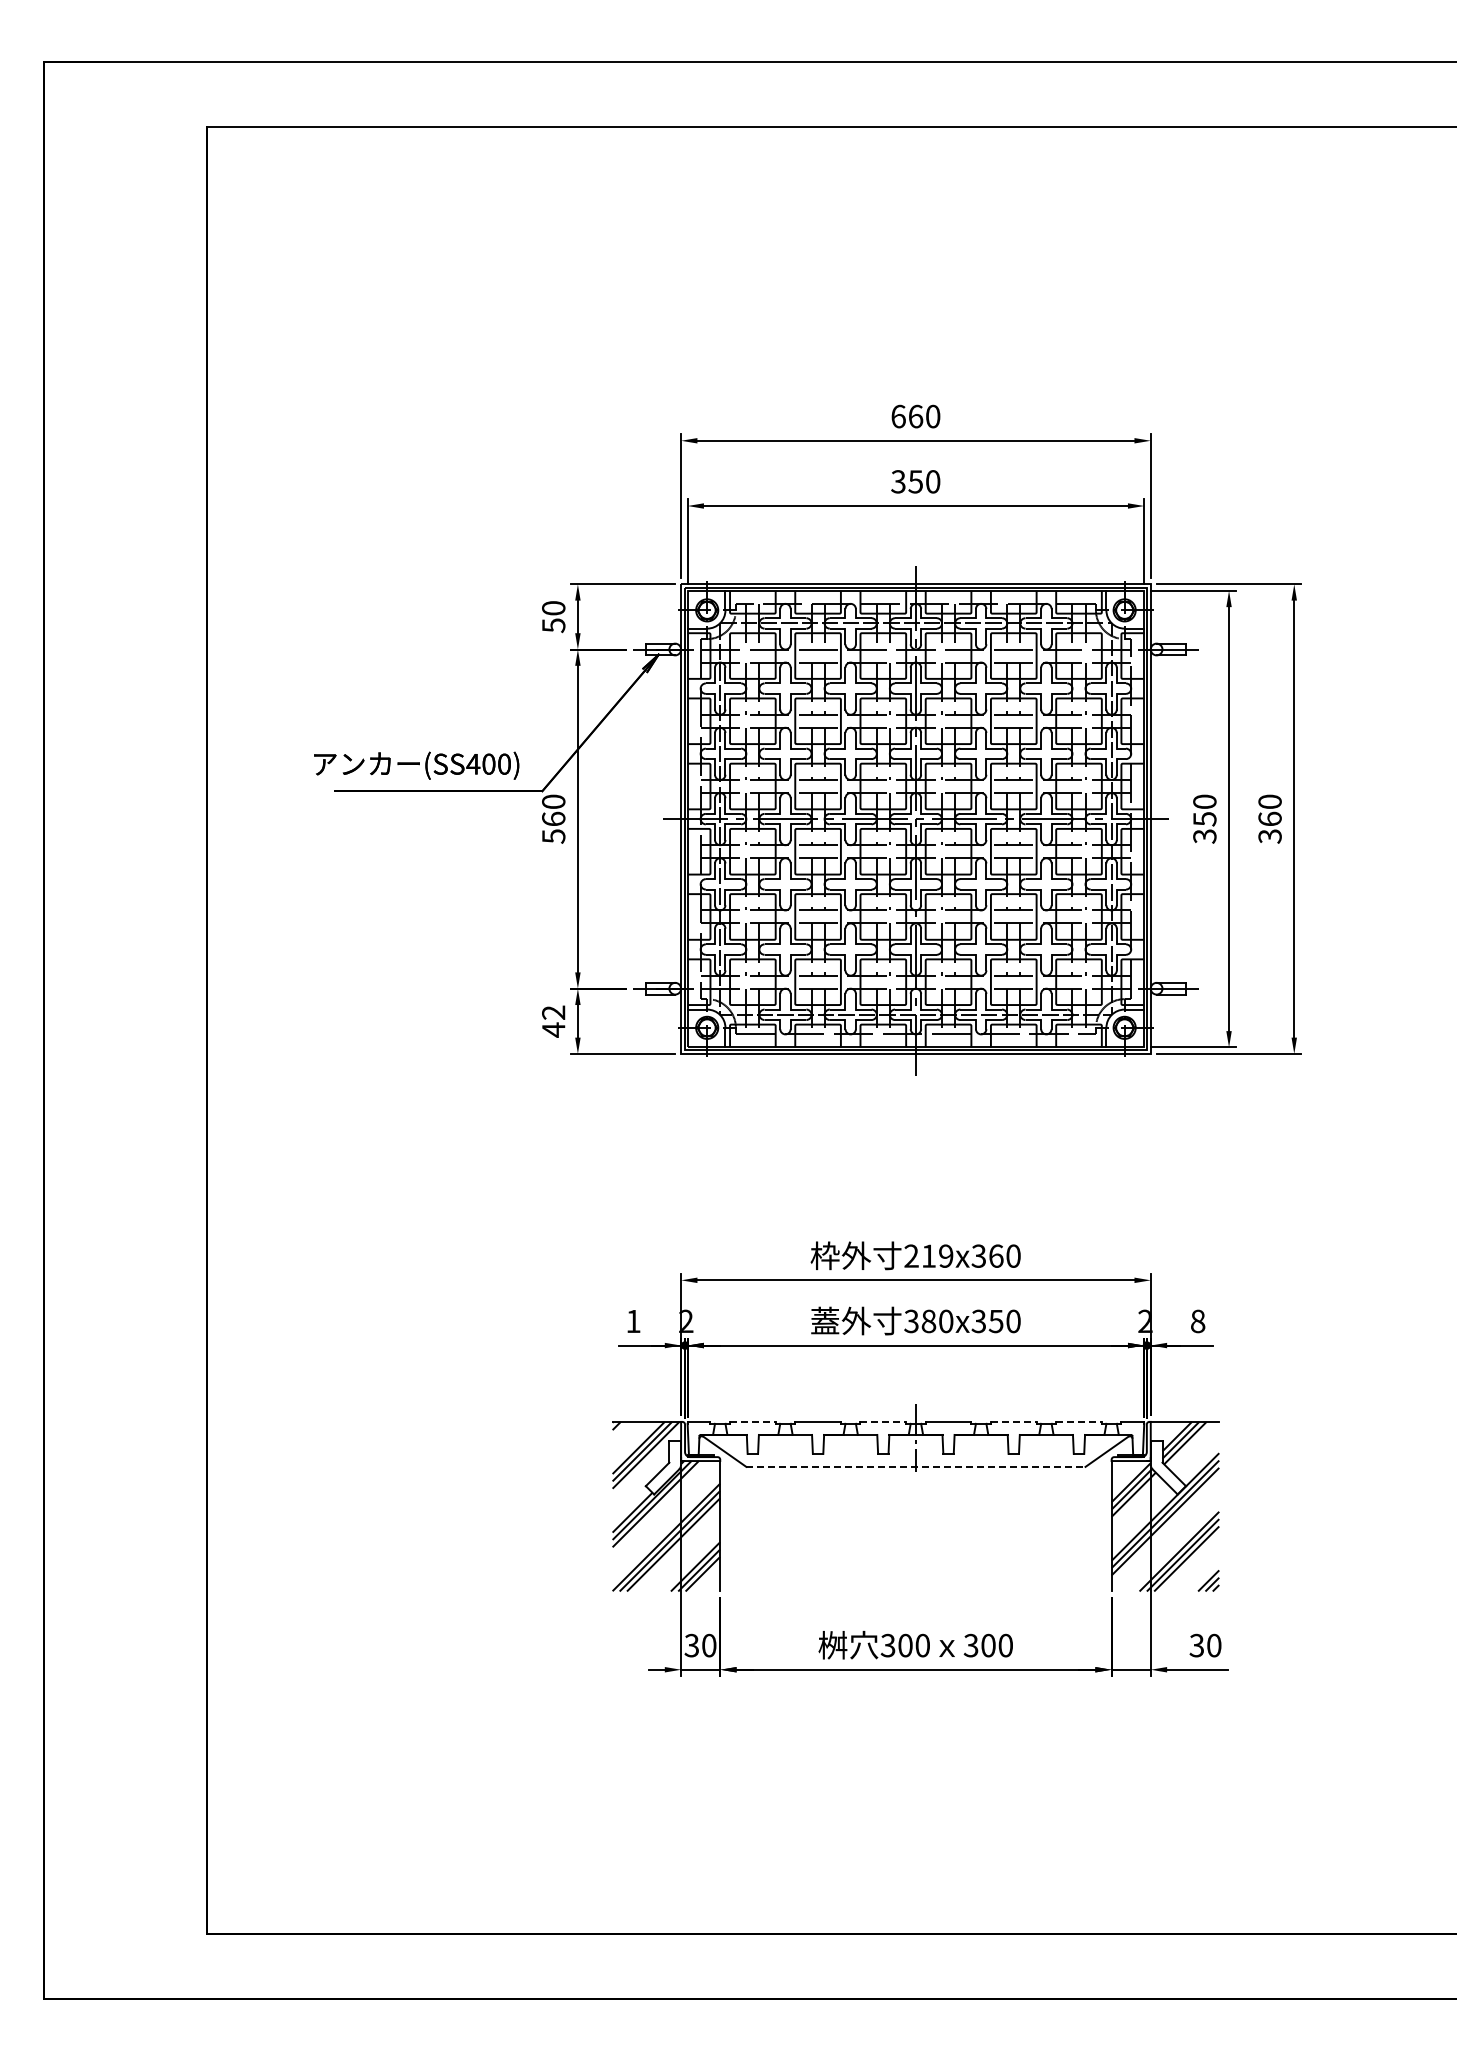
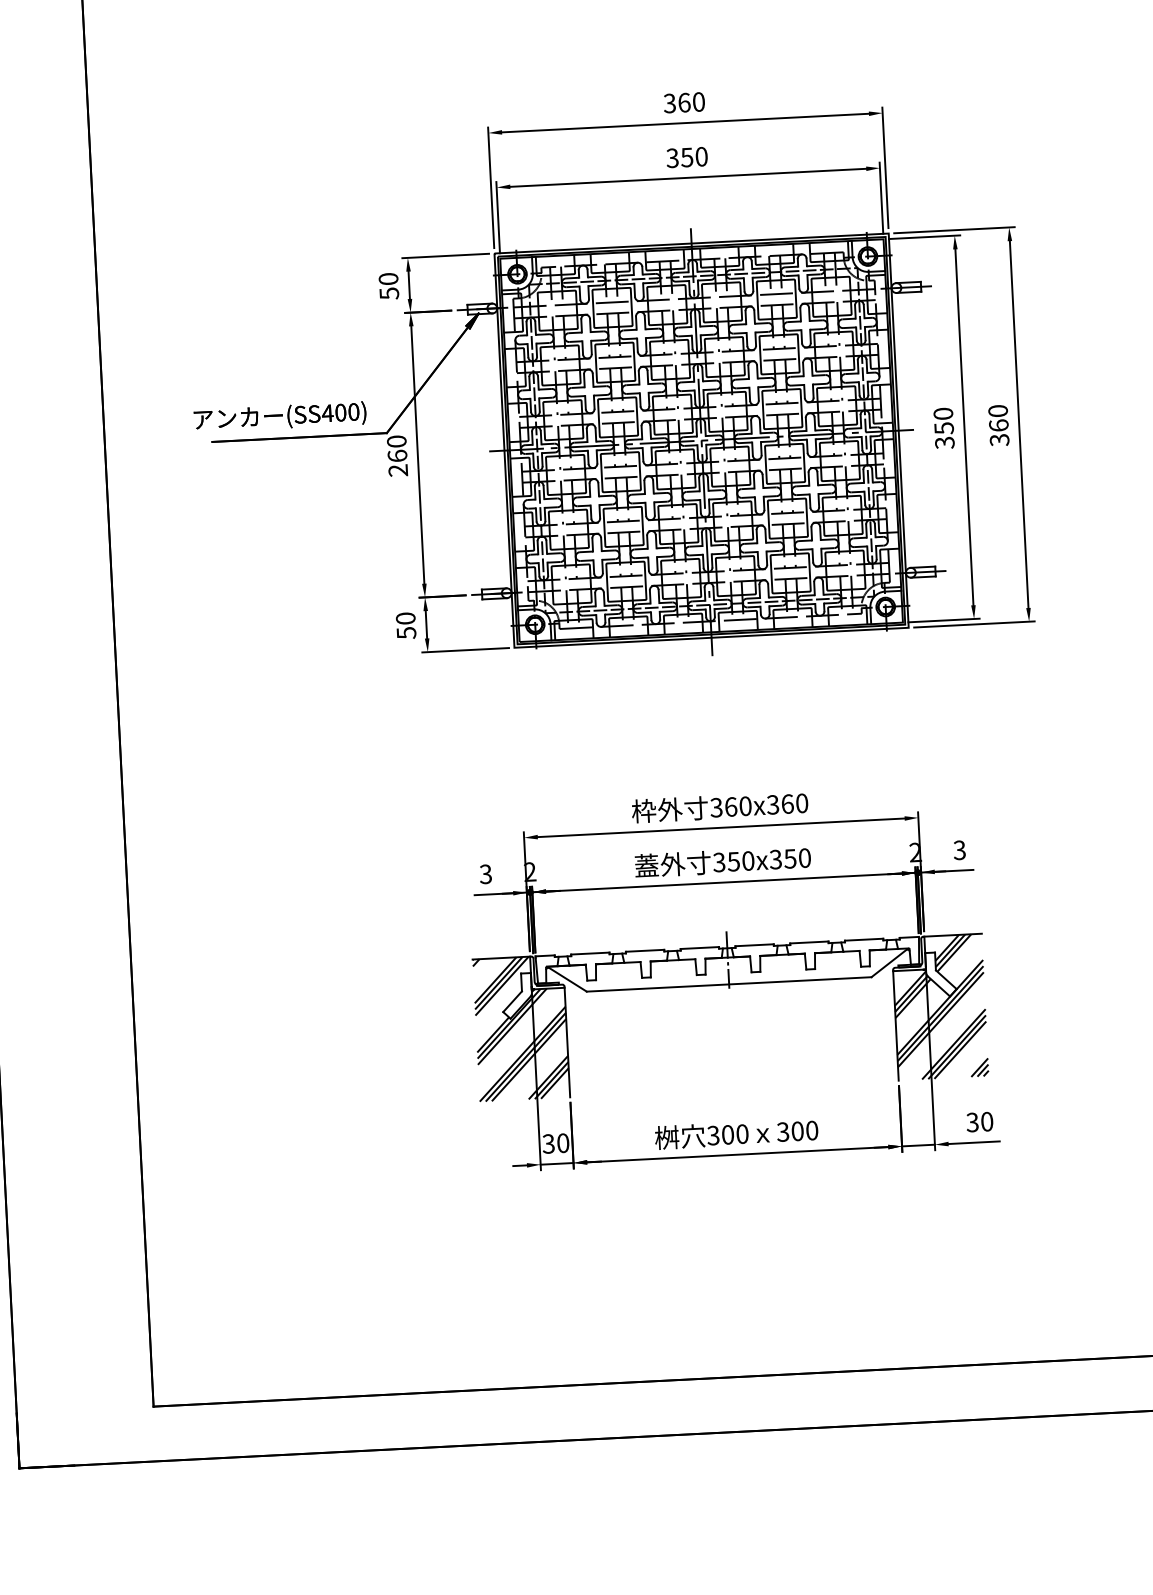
text: (898, 416) -> (669, 103), 660 -> 360
text: (553, 836) -> (398, 470), 560 -> 260
text: (553, 1021) -> (405, 625), 42 -> 50
text: (928, 1255) -> (730, 806), 219x360 -> 360x360
text: (633, 1321) -> (485, 874), 1 -> 3
text: (928, 1321) -> (733, 861), 380x350 -> 350x350
text: (1197, 1321) -> (959, 850), 8 -> 3
line: (752, 1421) -> (590, 953), dashed -> solid
line: (883, 1421) -> (699, 947), dashed -> solid
line: (1013, 1421) -> (809, 942), dashed -> solid
line: (1079, 1421) -> (864, 939), dashed -> solid
line: (915, 1466) -> (728, 984), dashed -> solid

